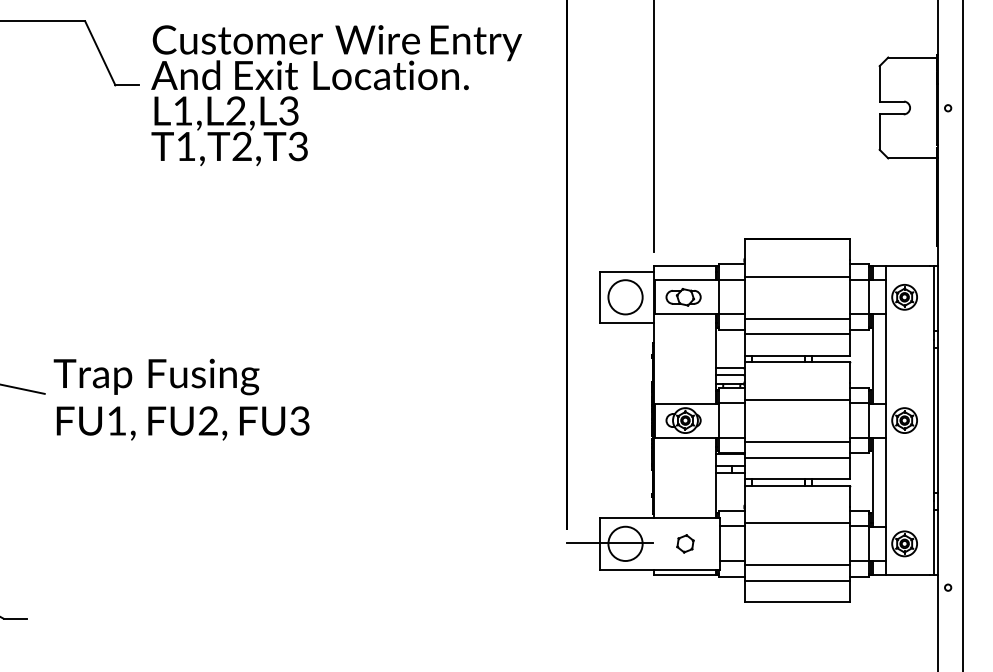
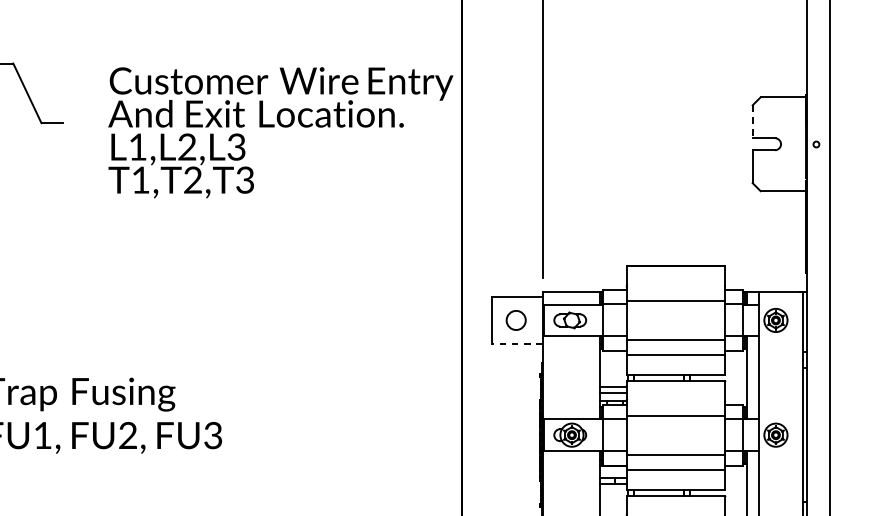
line: (879, 83) -> (752, 121), solid -> dashed
text: (336, 95) -> (280, 132), moved
circle: (625, 297) -> (516, 320), size x0.6
line: (626, 323) -> (517, 344), solid -> dashed

